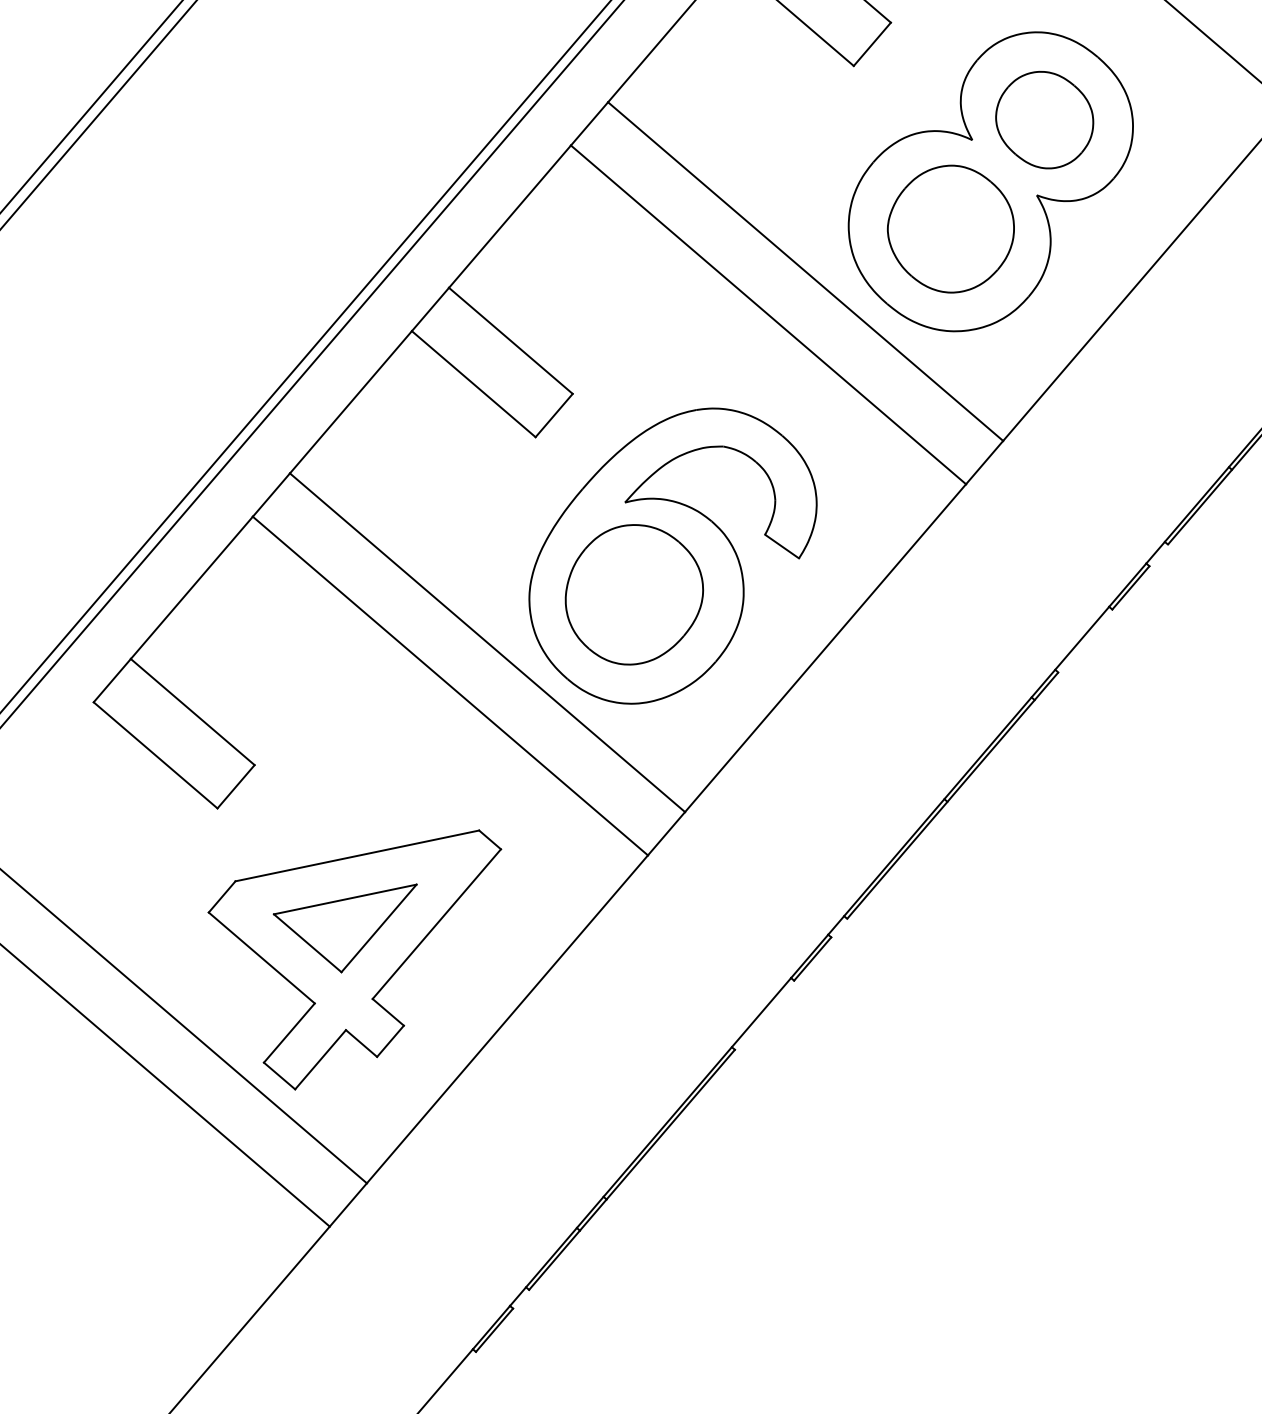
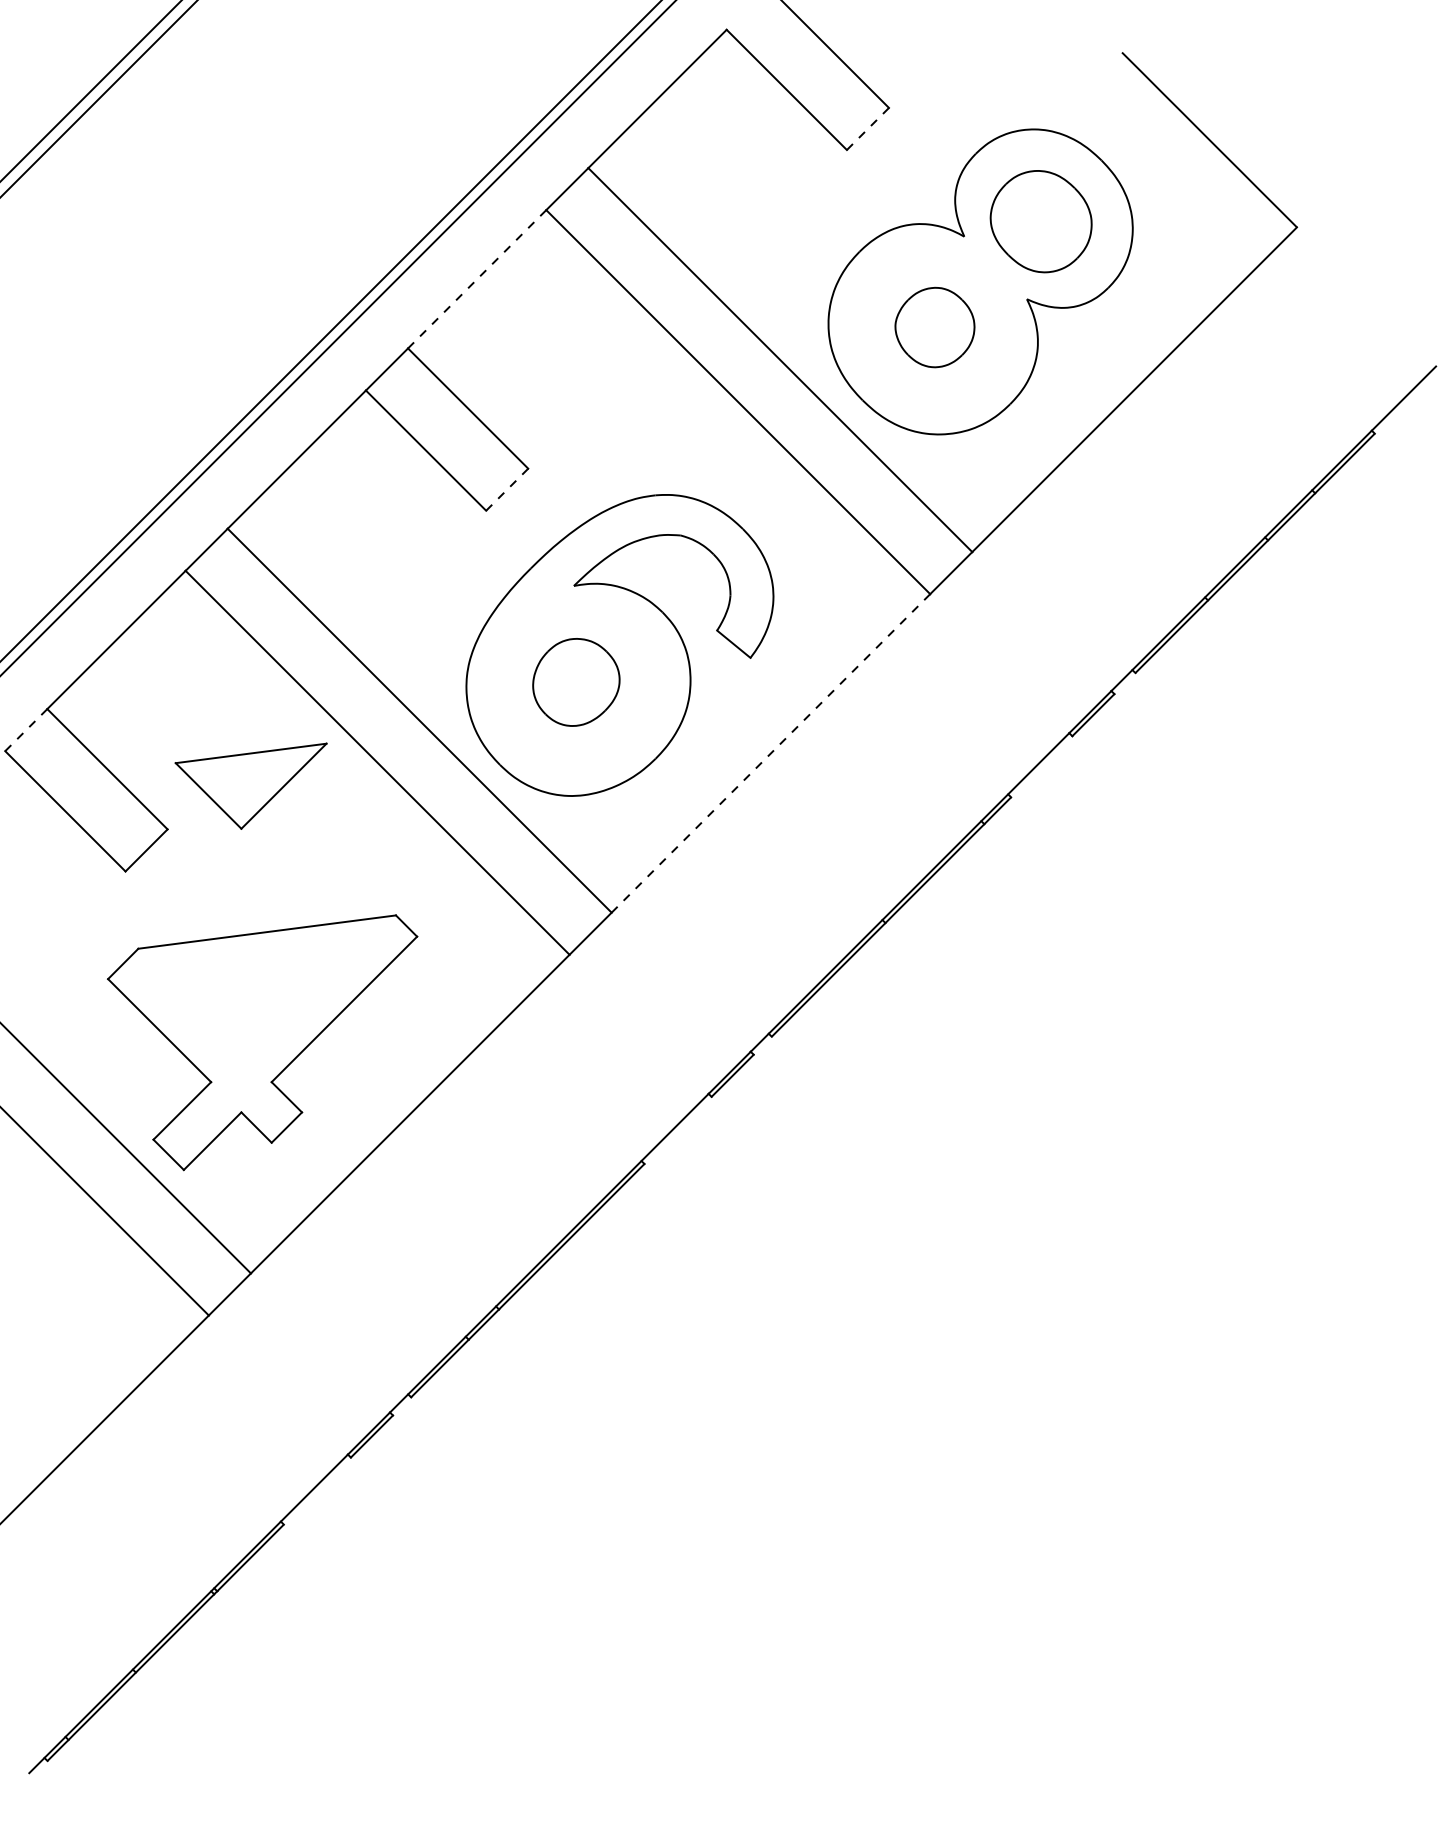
line: (871, 43) -> (867, 128), solid -> dashed
line: (510, 216) -> (477, 279), solid -> dashed
part: (950, 229) -> (934, 327), size x0.6
line: (554, 415) -> (507, 489), solid -> dashed
part: (634, 594) -> (576, 682), size x0.6
line: (825, 648) -> (770, 753), solid -> dashed
line: (112, 680) -> (26, 730), solid -> dashed
part: (347, 930) -> (250, 785), moved

